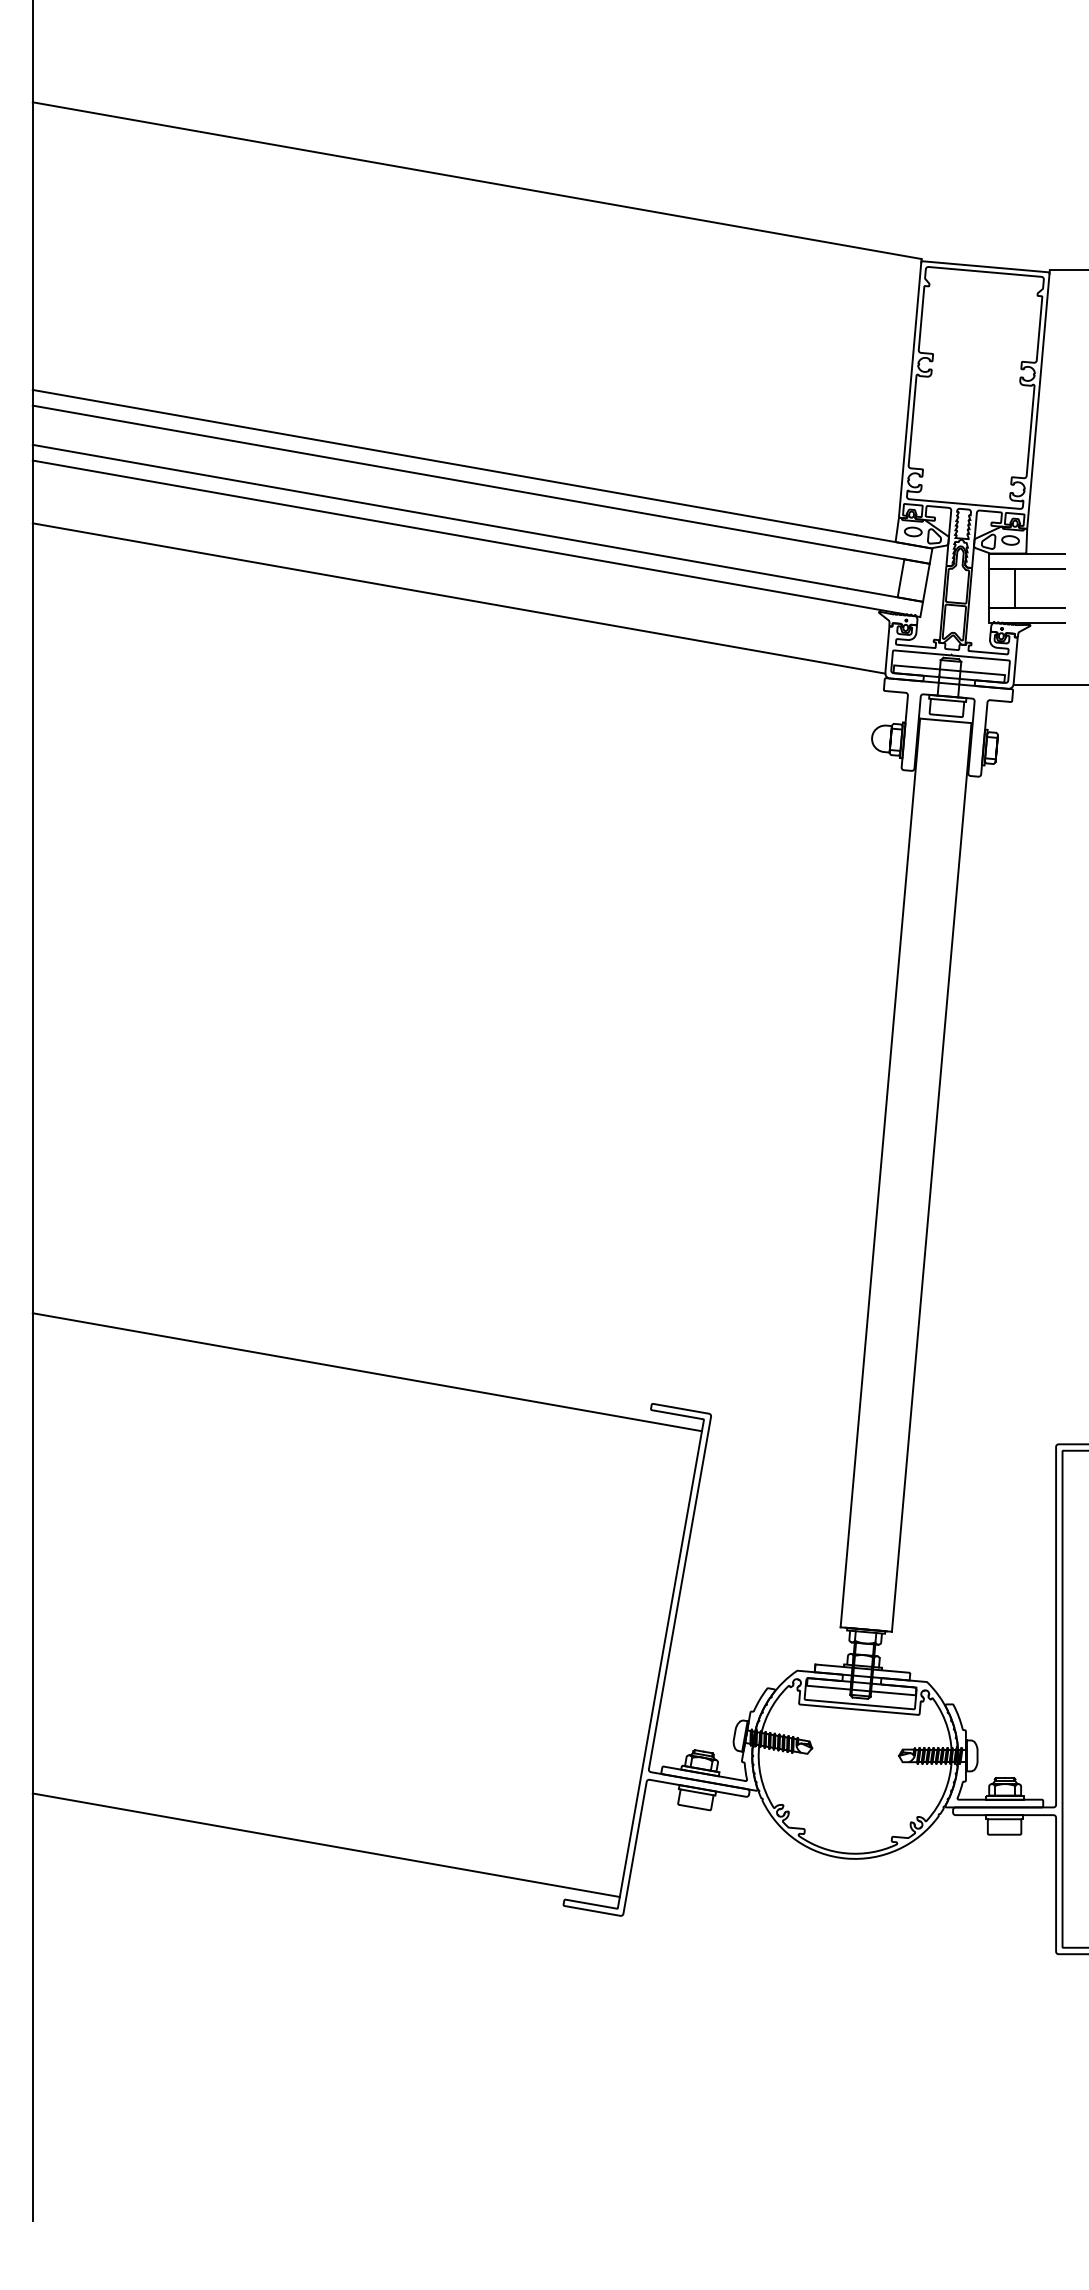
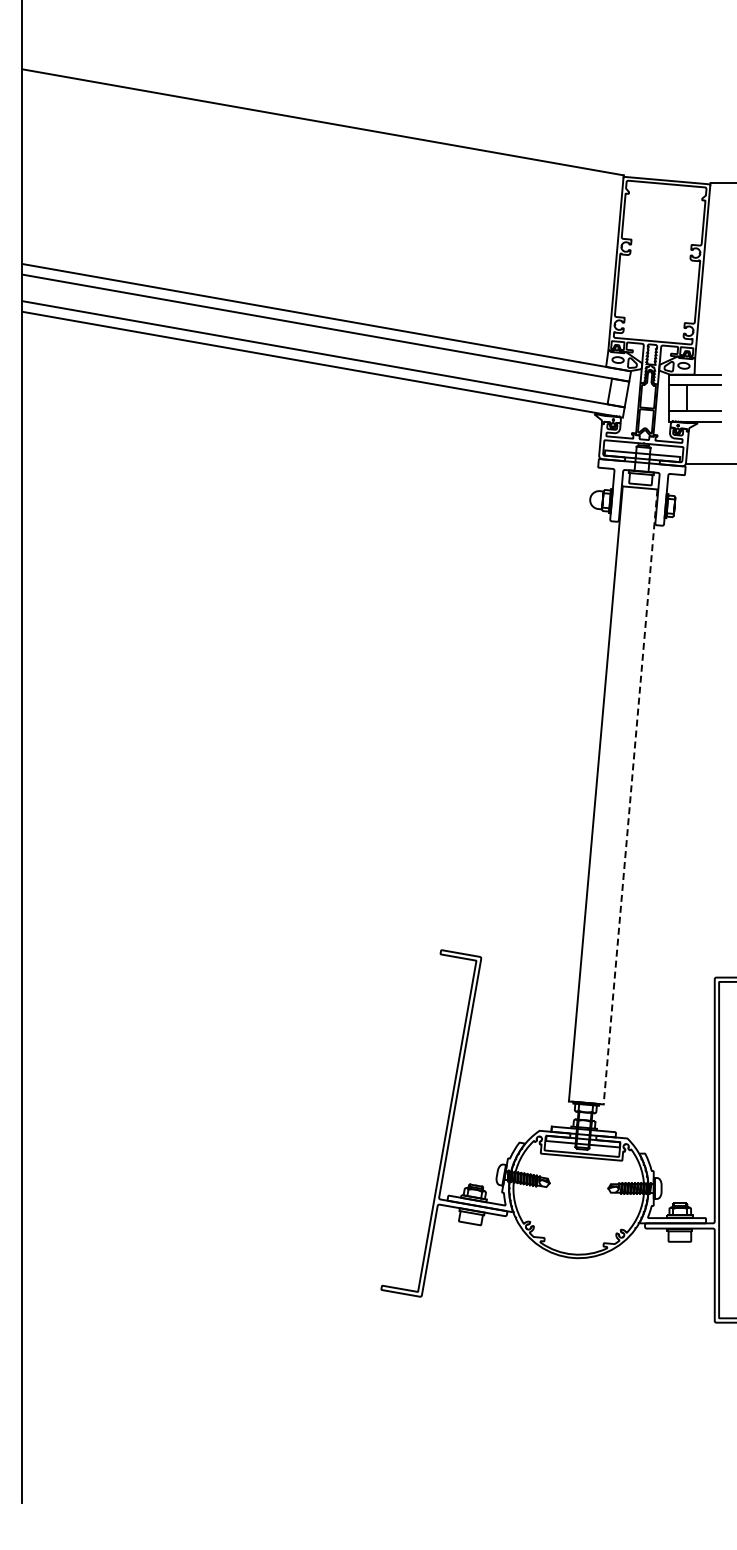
line: (458, 597) -> (310, 404), removed
line: (931, 1176) -> (630, 796), solid -> dashed
line: (367, 1371) -> (248, 928), removed
line: (325, 1844) -> (220, 1248), removed

